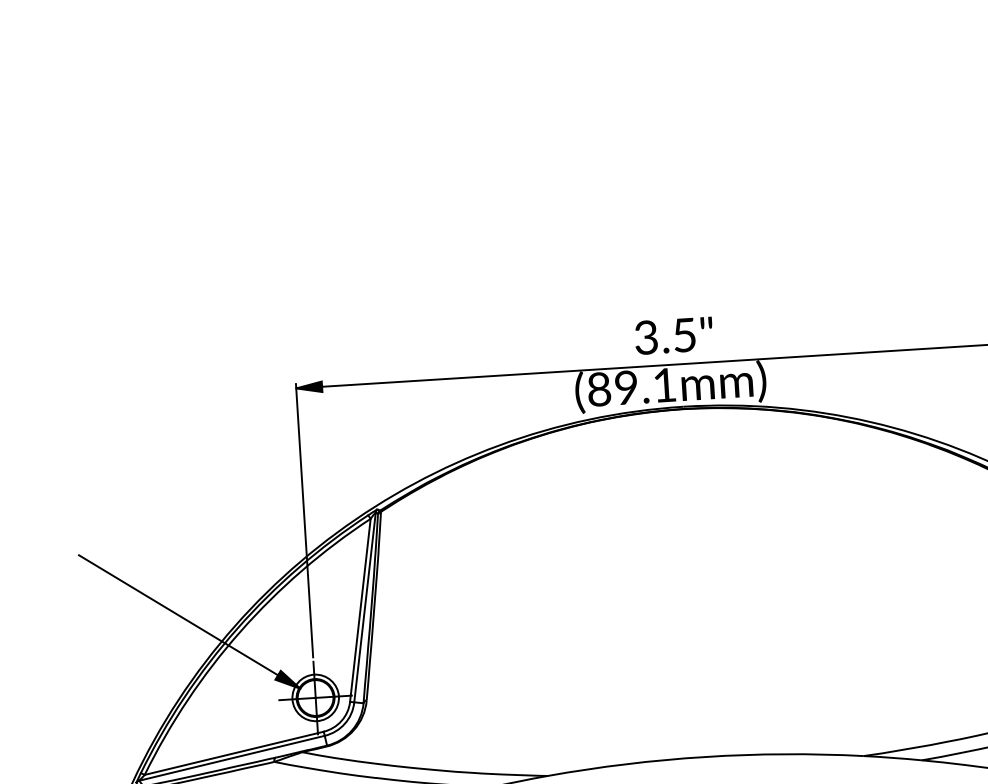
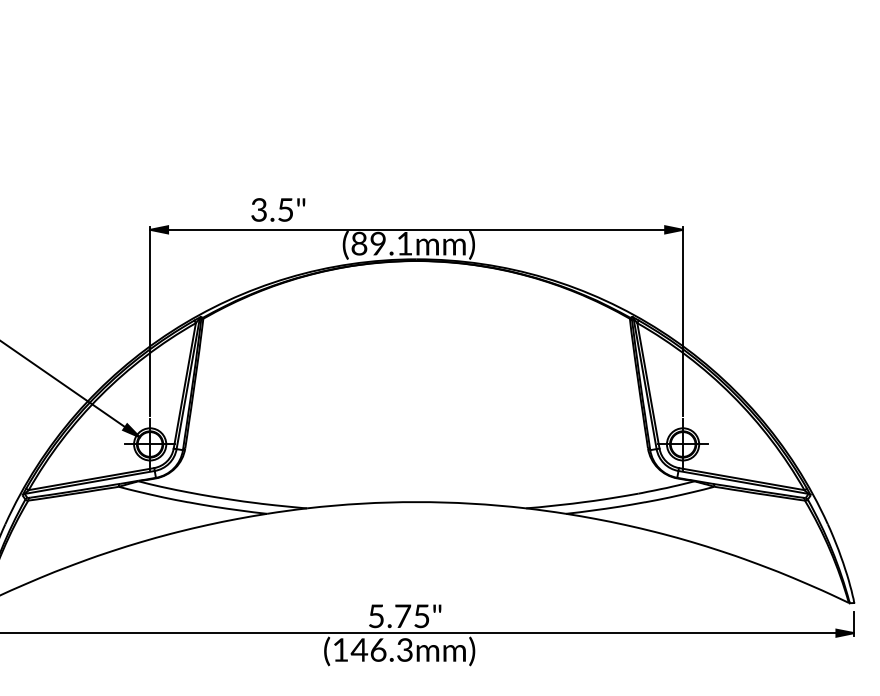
text: (674, 335) -> (278, 209), moved

